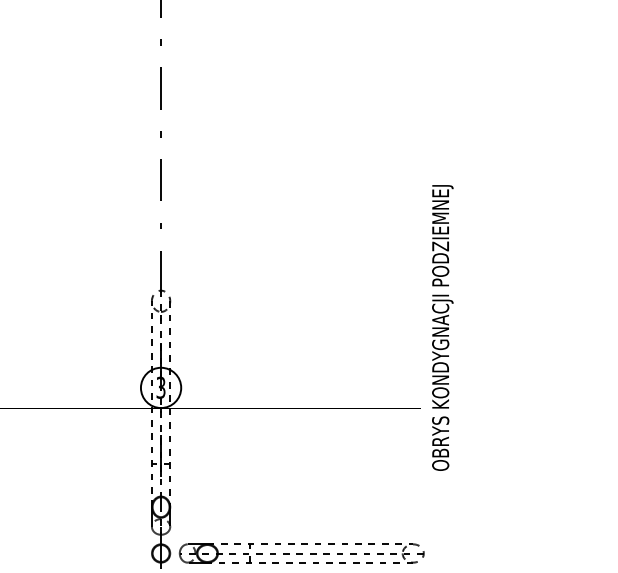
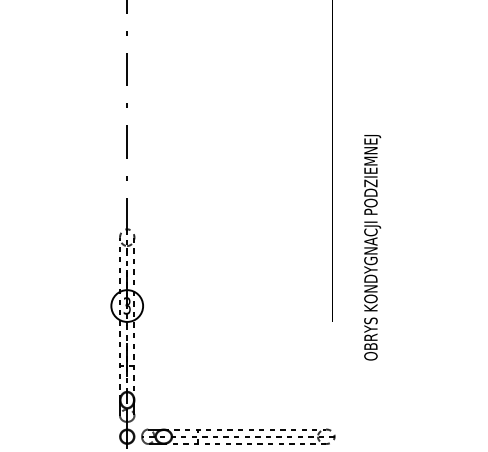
text: (442, 327) -> (372, 247), moved

